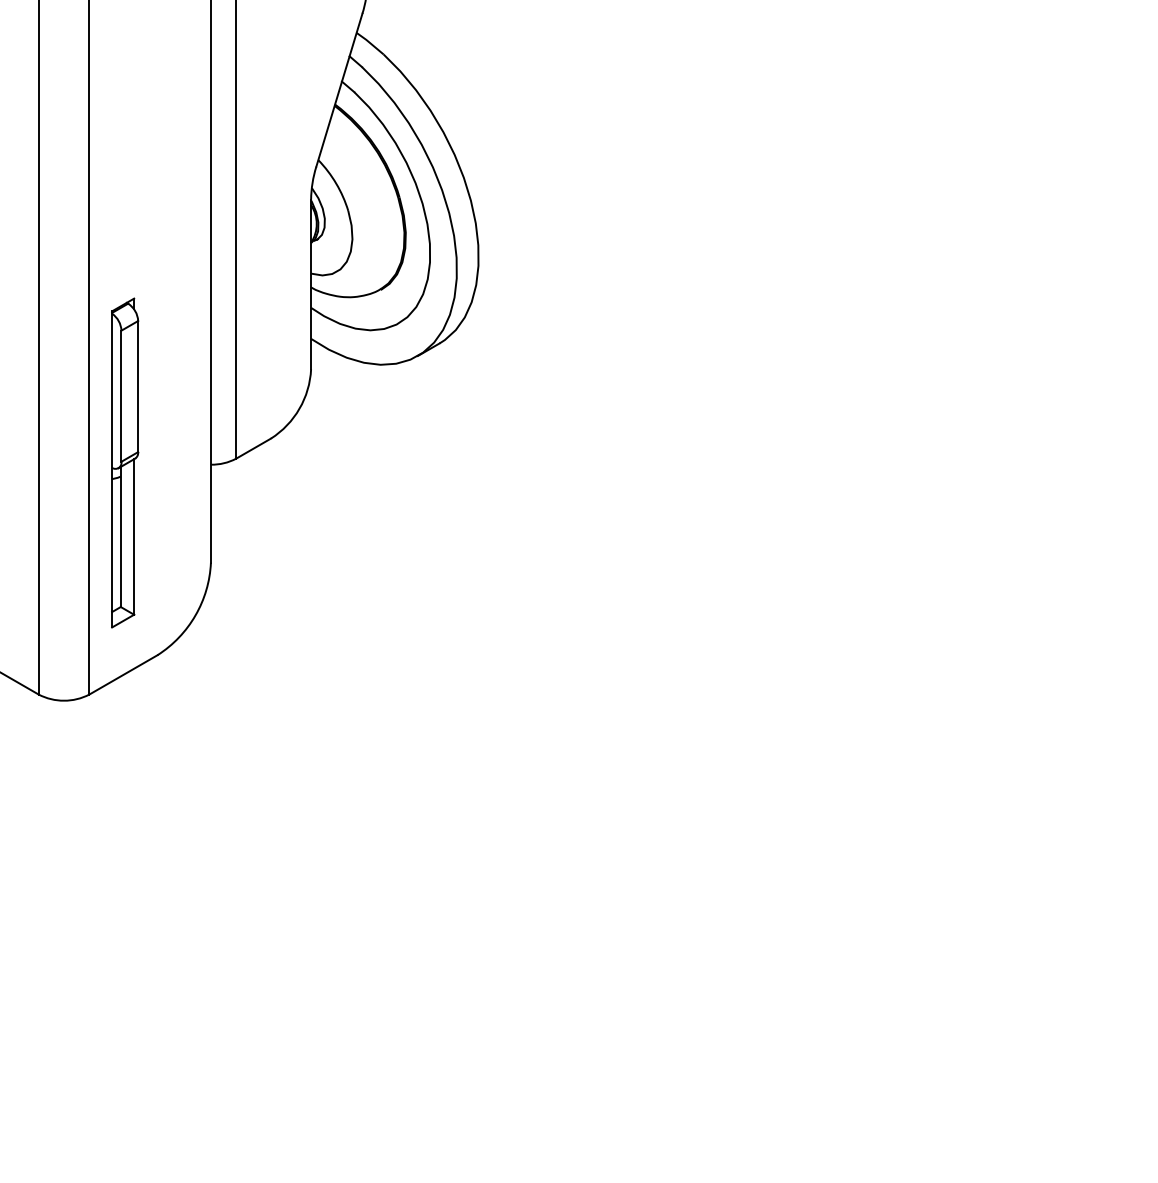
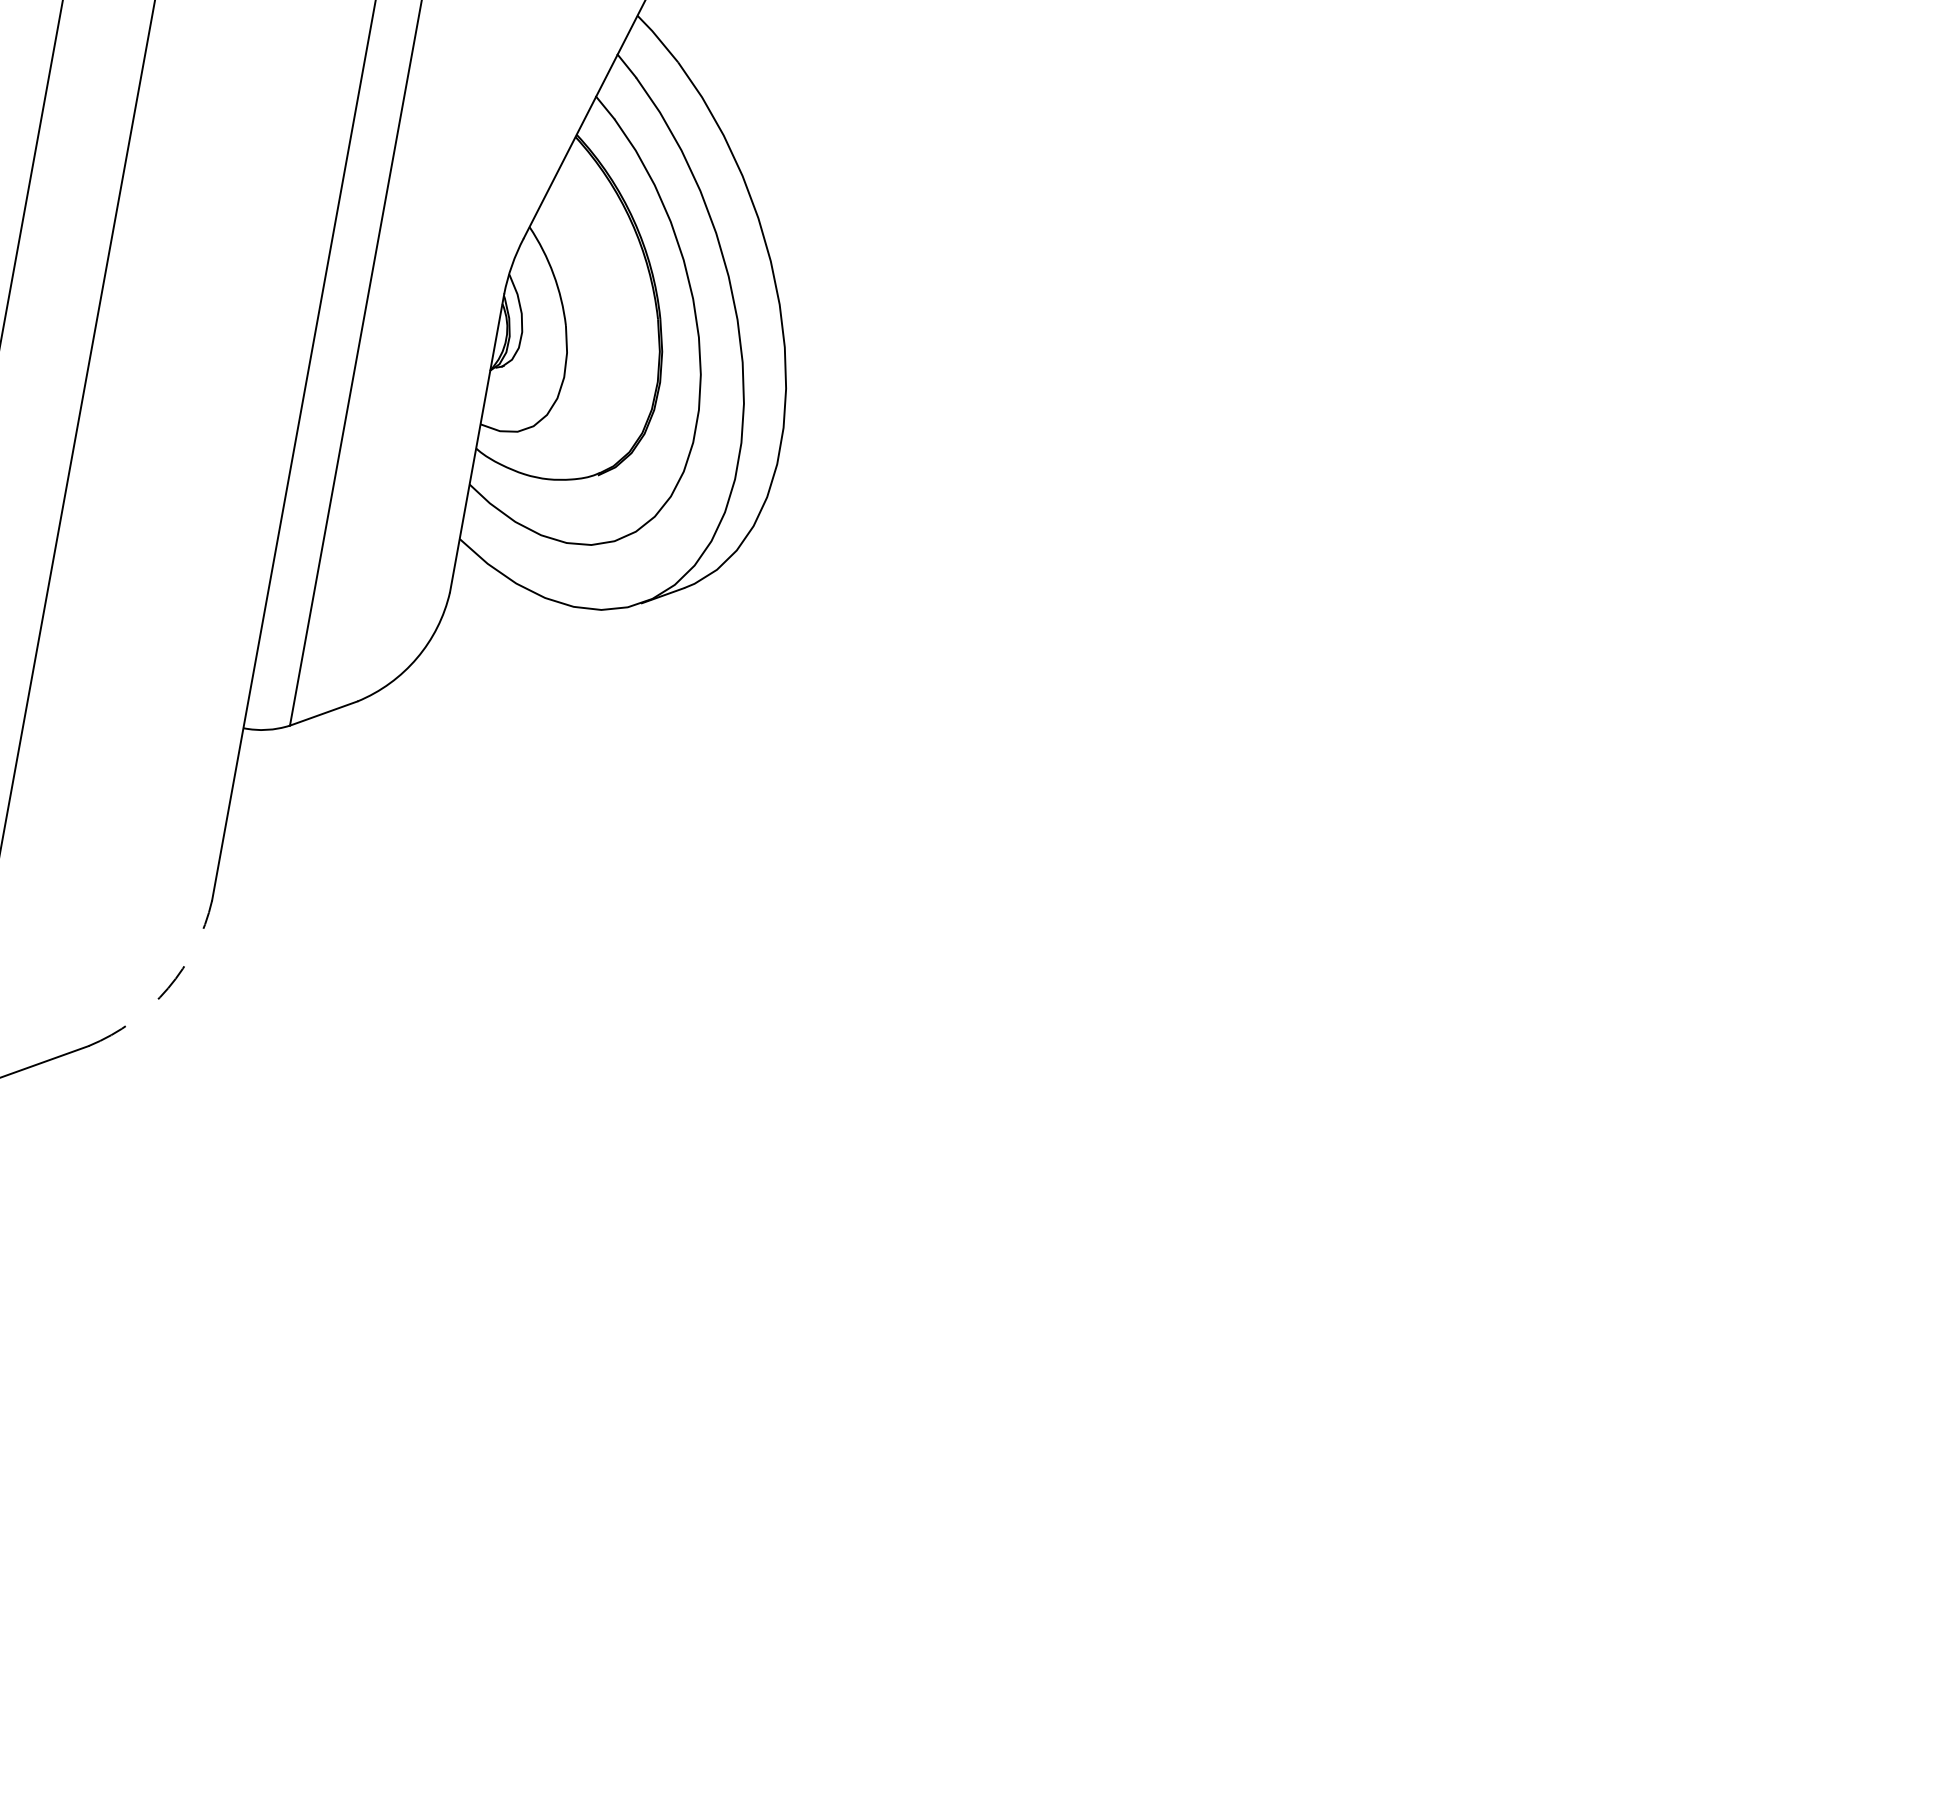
part: (125, 462) -> (93, 697), removed
arc: (195, 615) -> (168, 988), solid -> dashed

